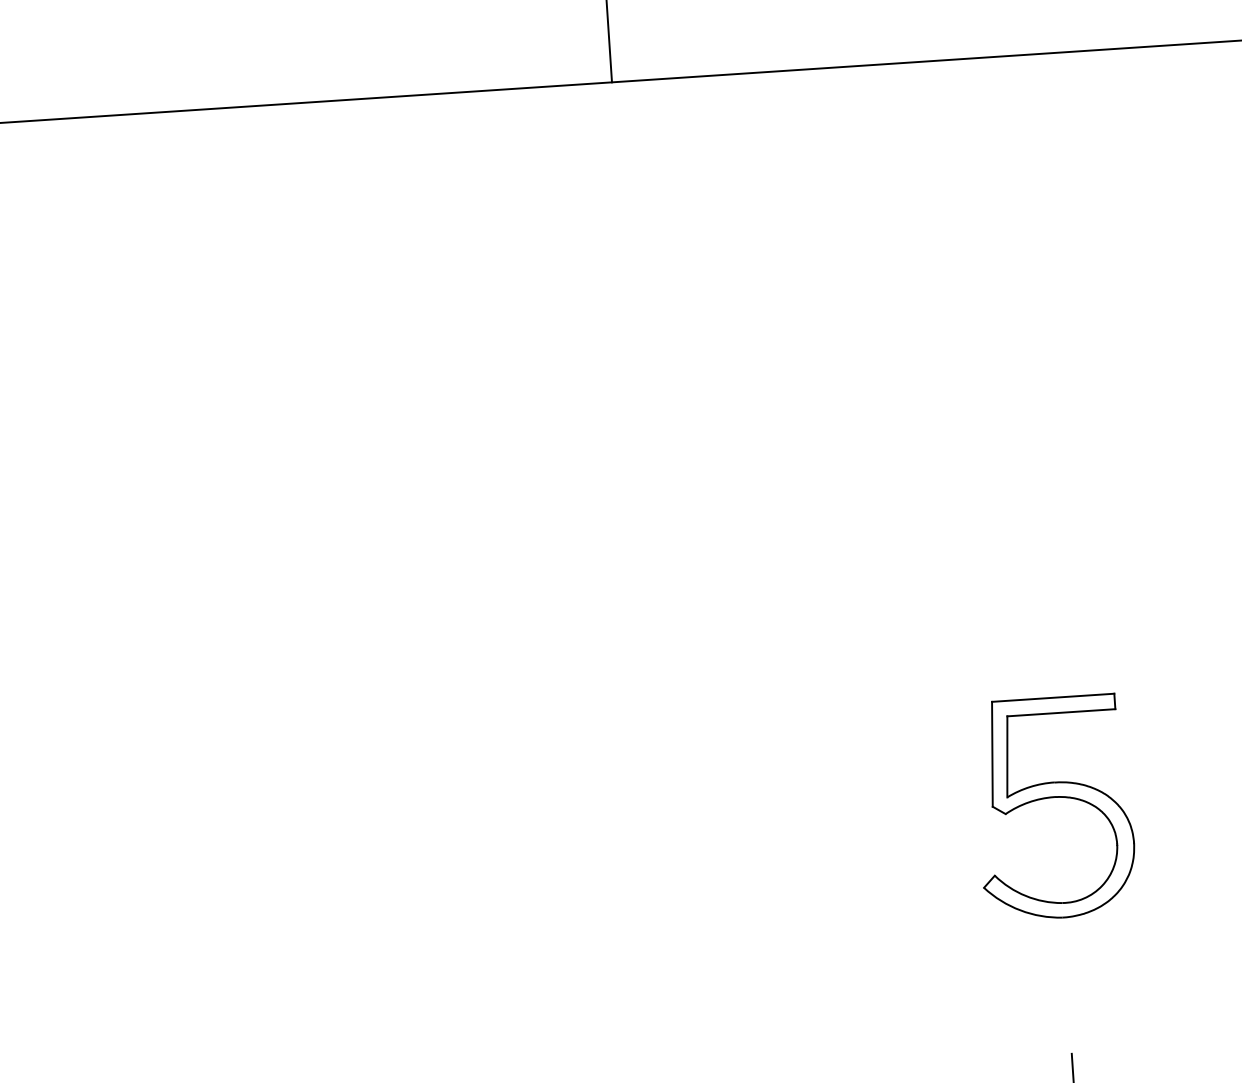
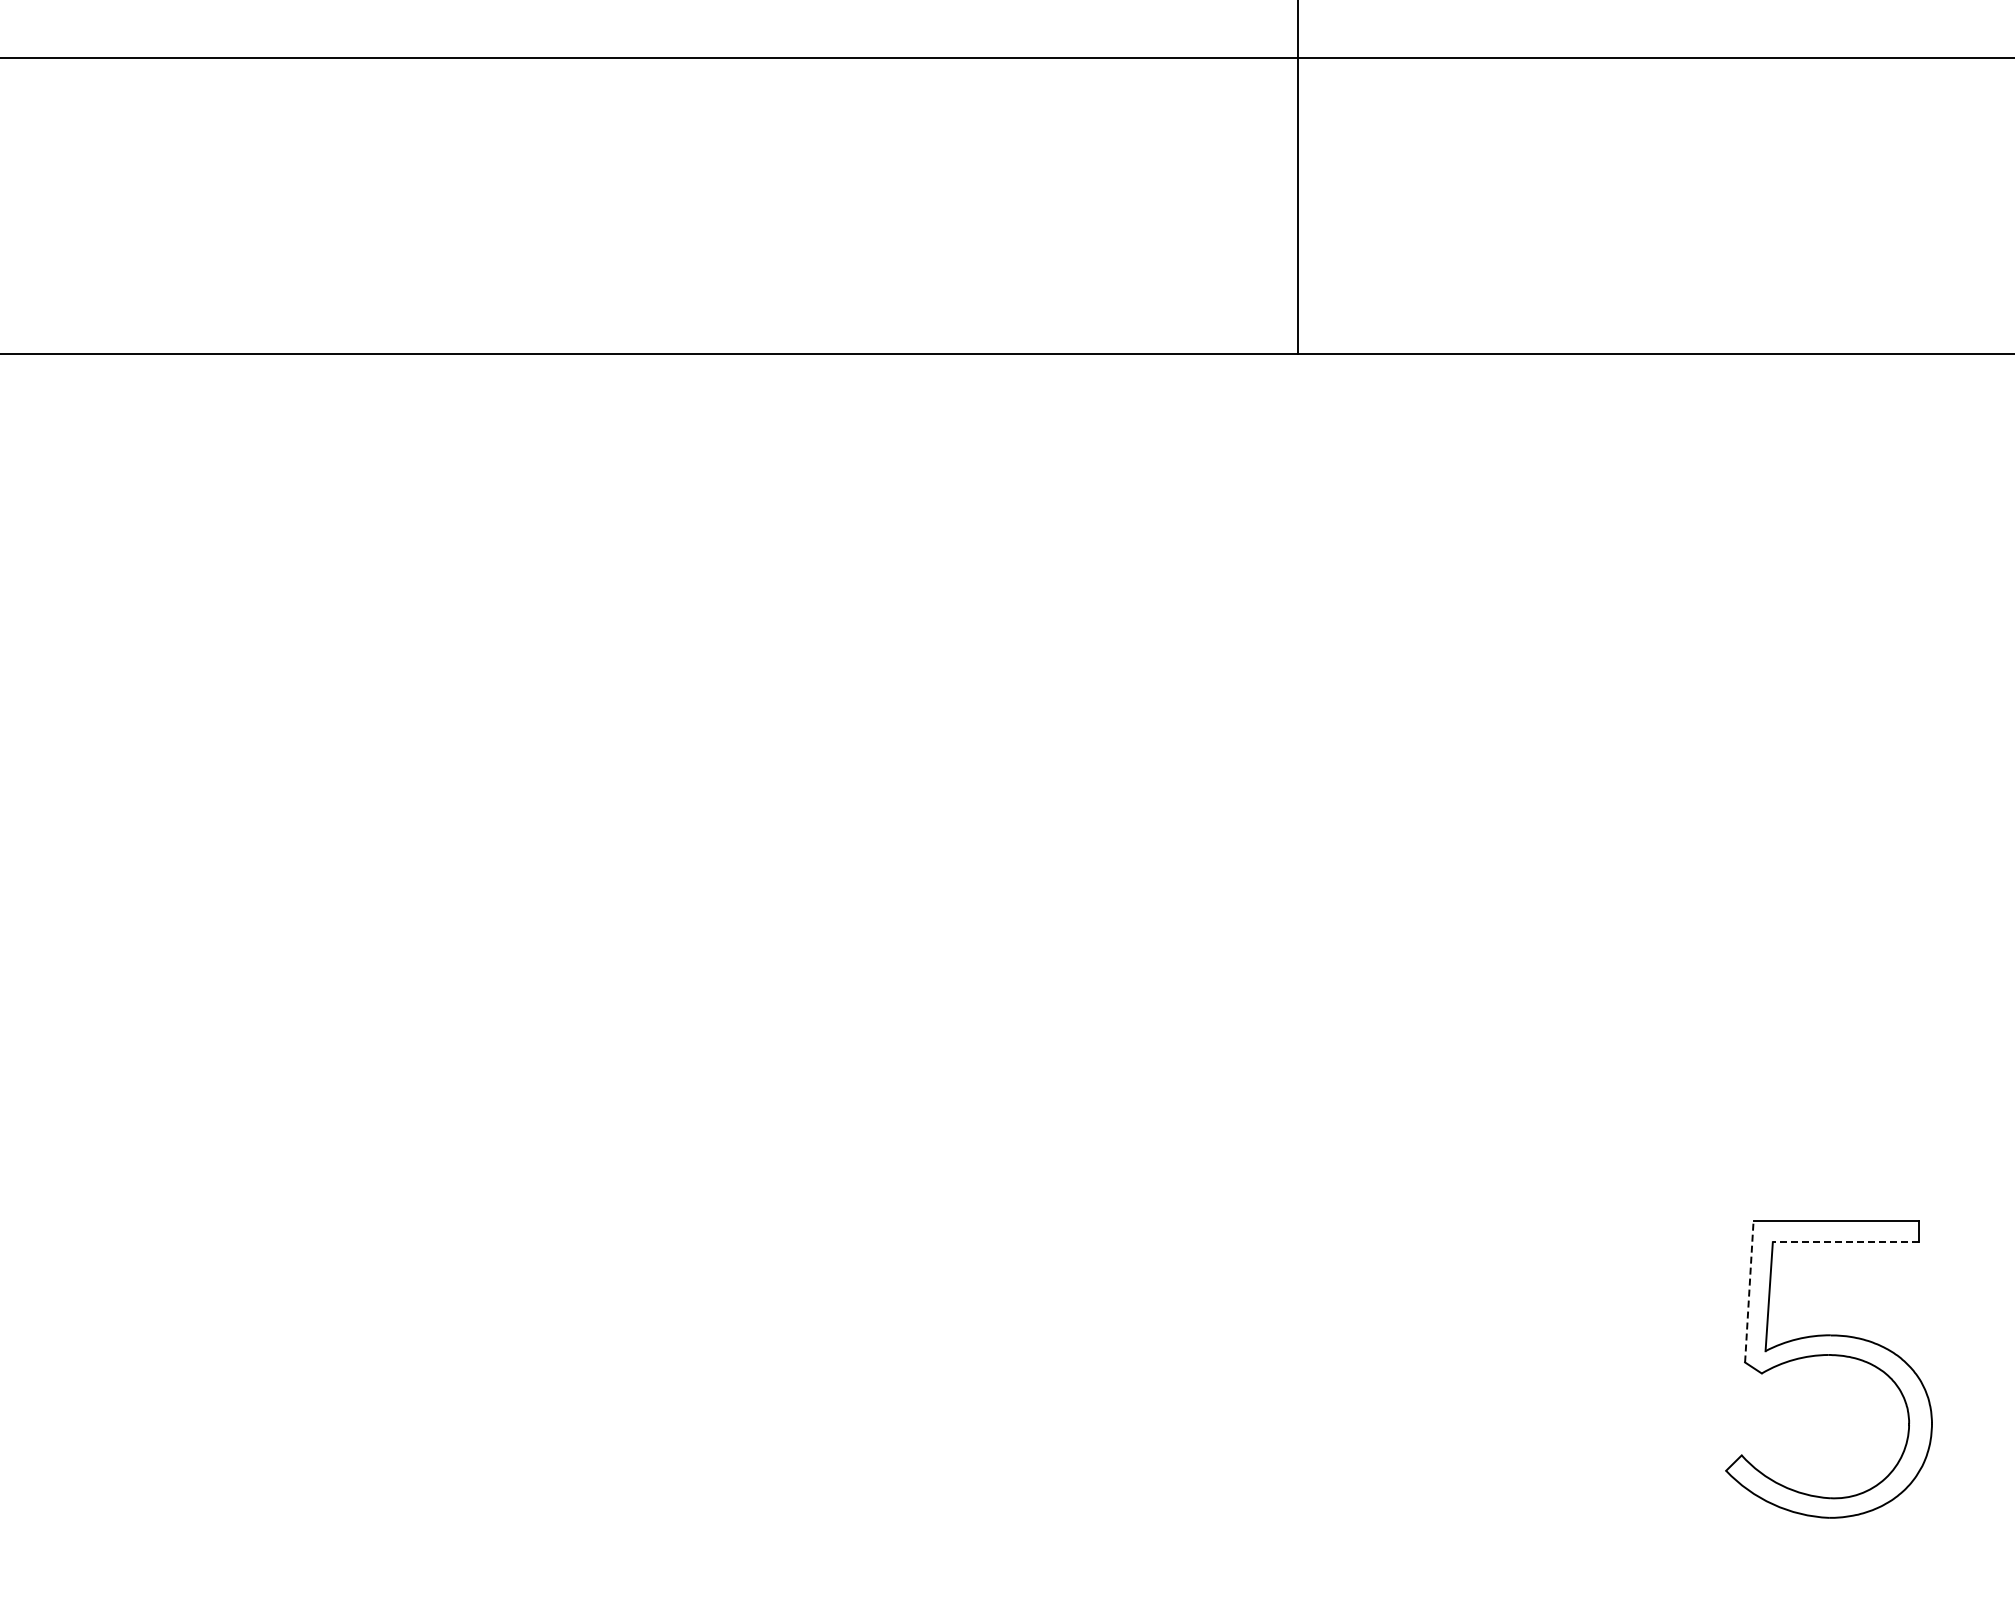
line: (1061, 713) -> (1845, 1242), solid -> dashed
line: (992, 754) -> (1749, 1291), solid -> dashed

